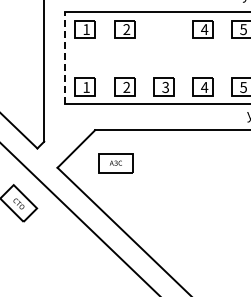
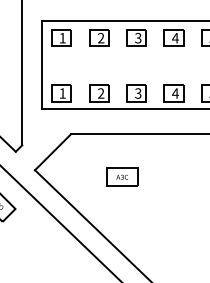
part: (163, 29) -> (136, 38), added
line: (65, 57) -> (42, 64), dashed -> solid
part: (115, 163) -> (121, 177), moved

